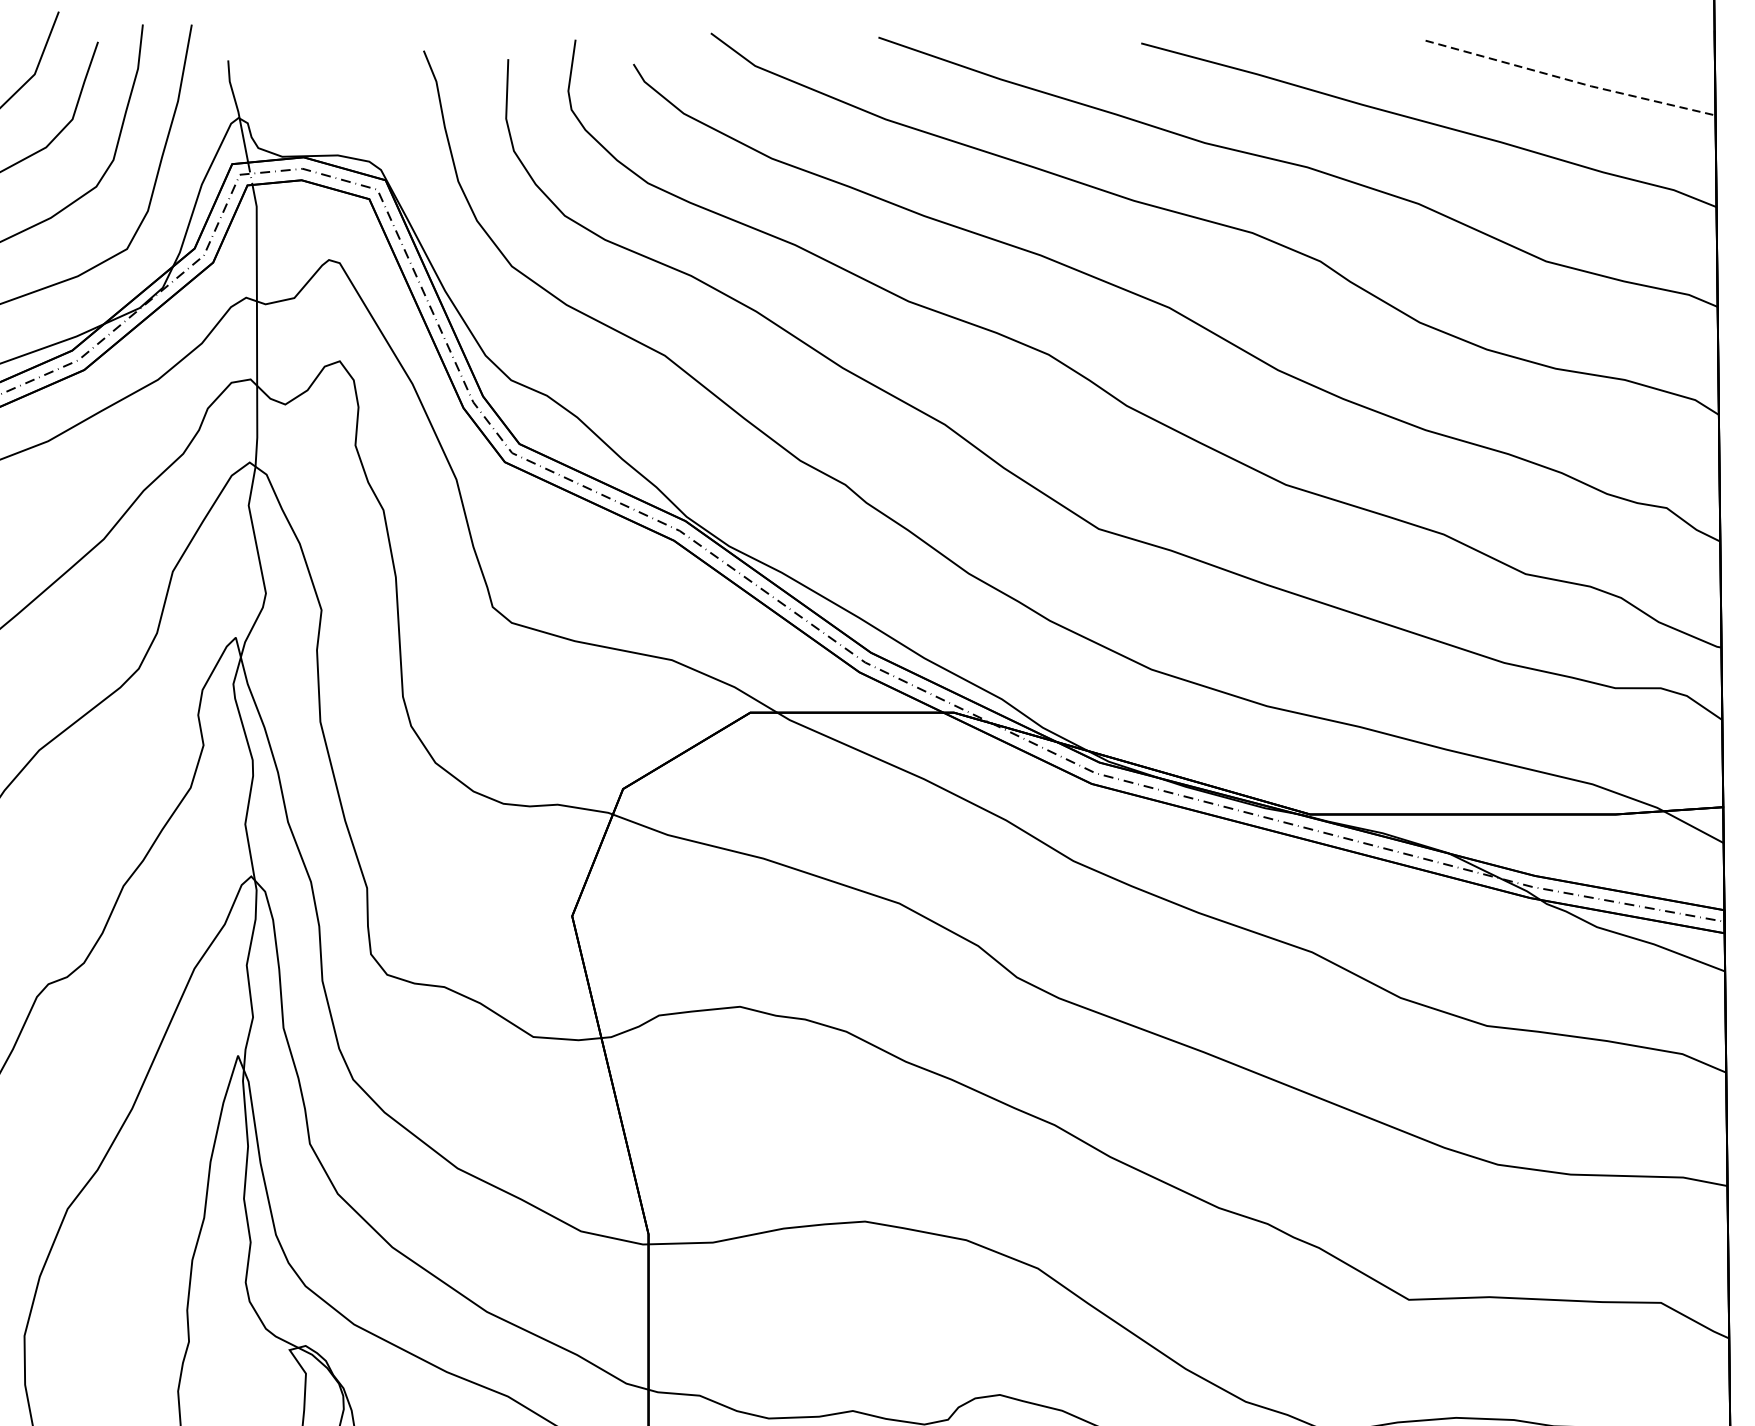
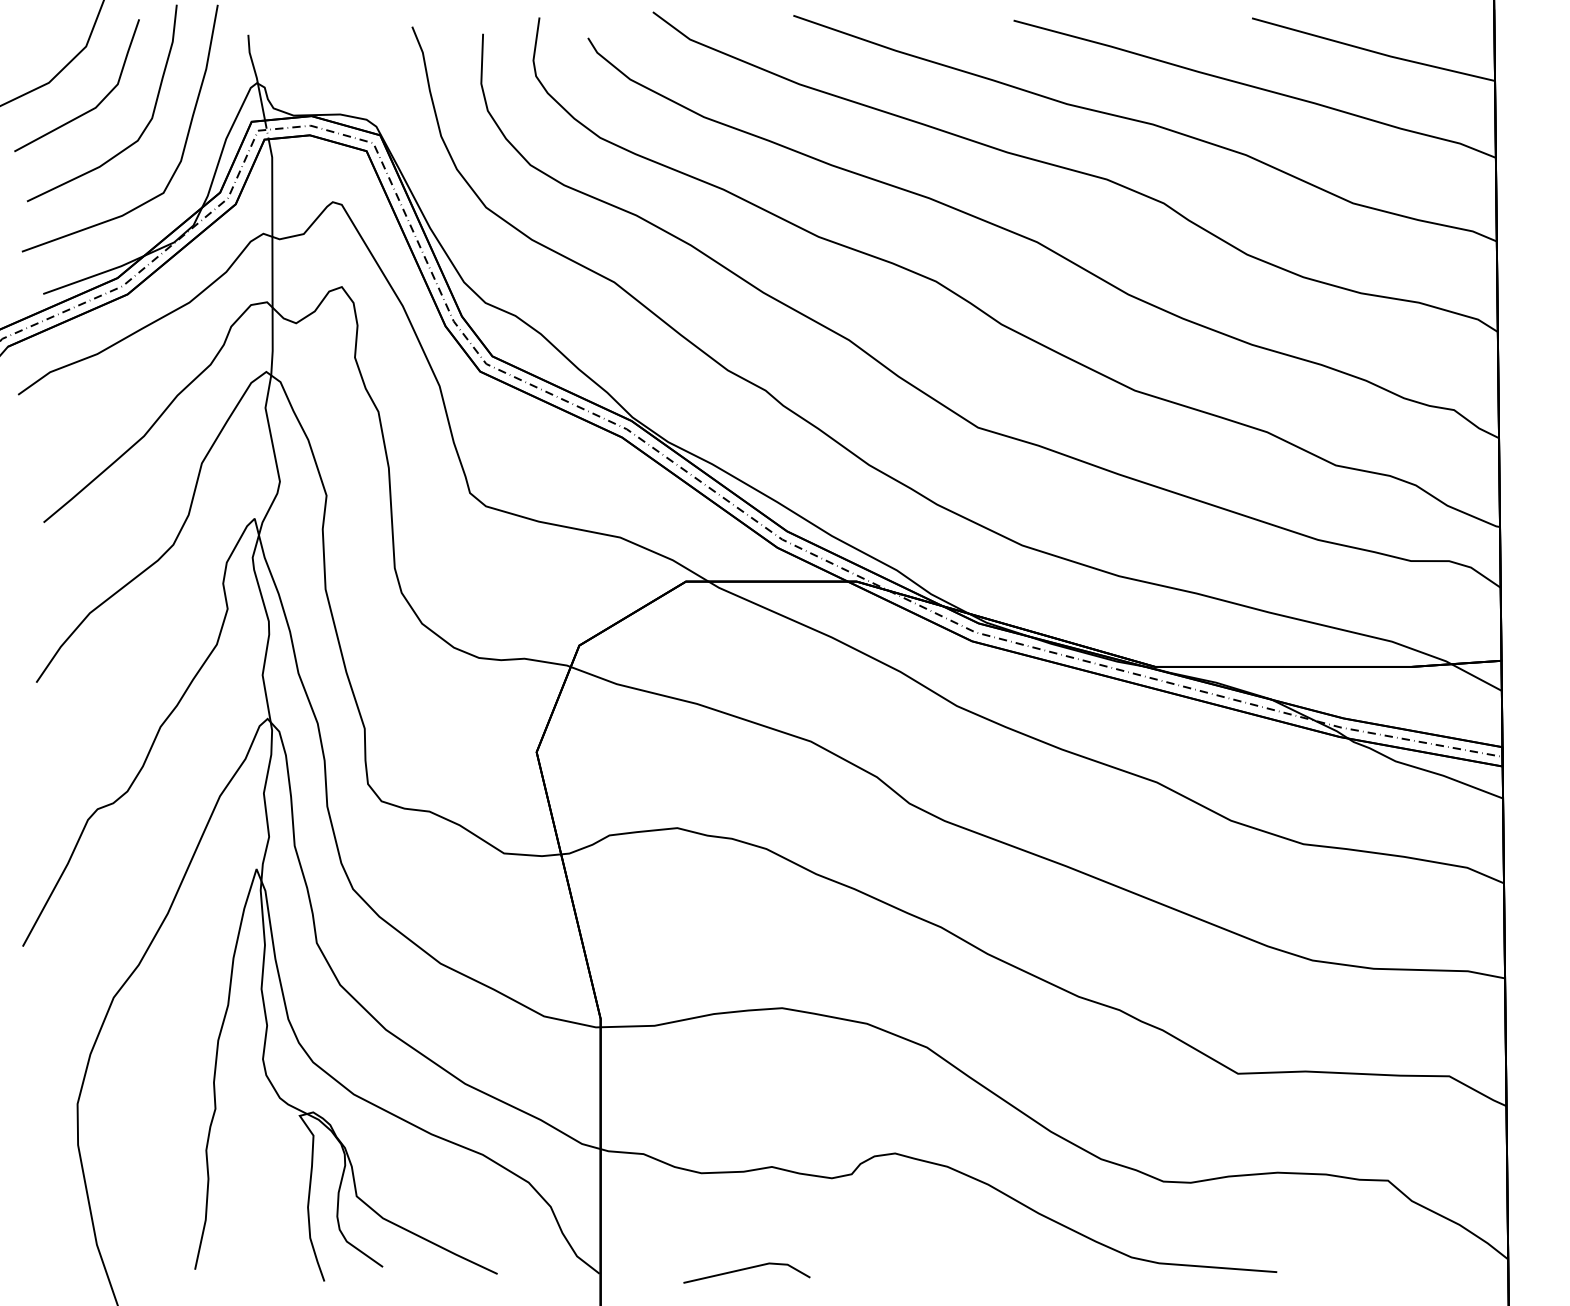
line: (1571, 81) -> (1374, 52), dashed -> solid

